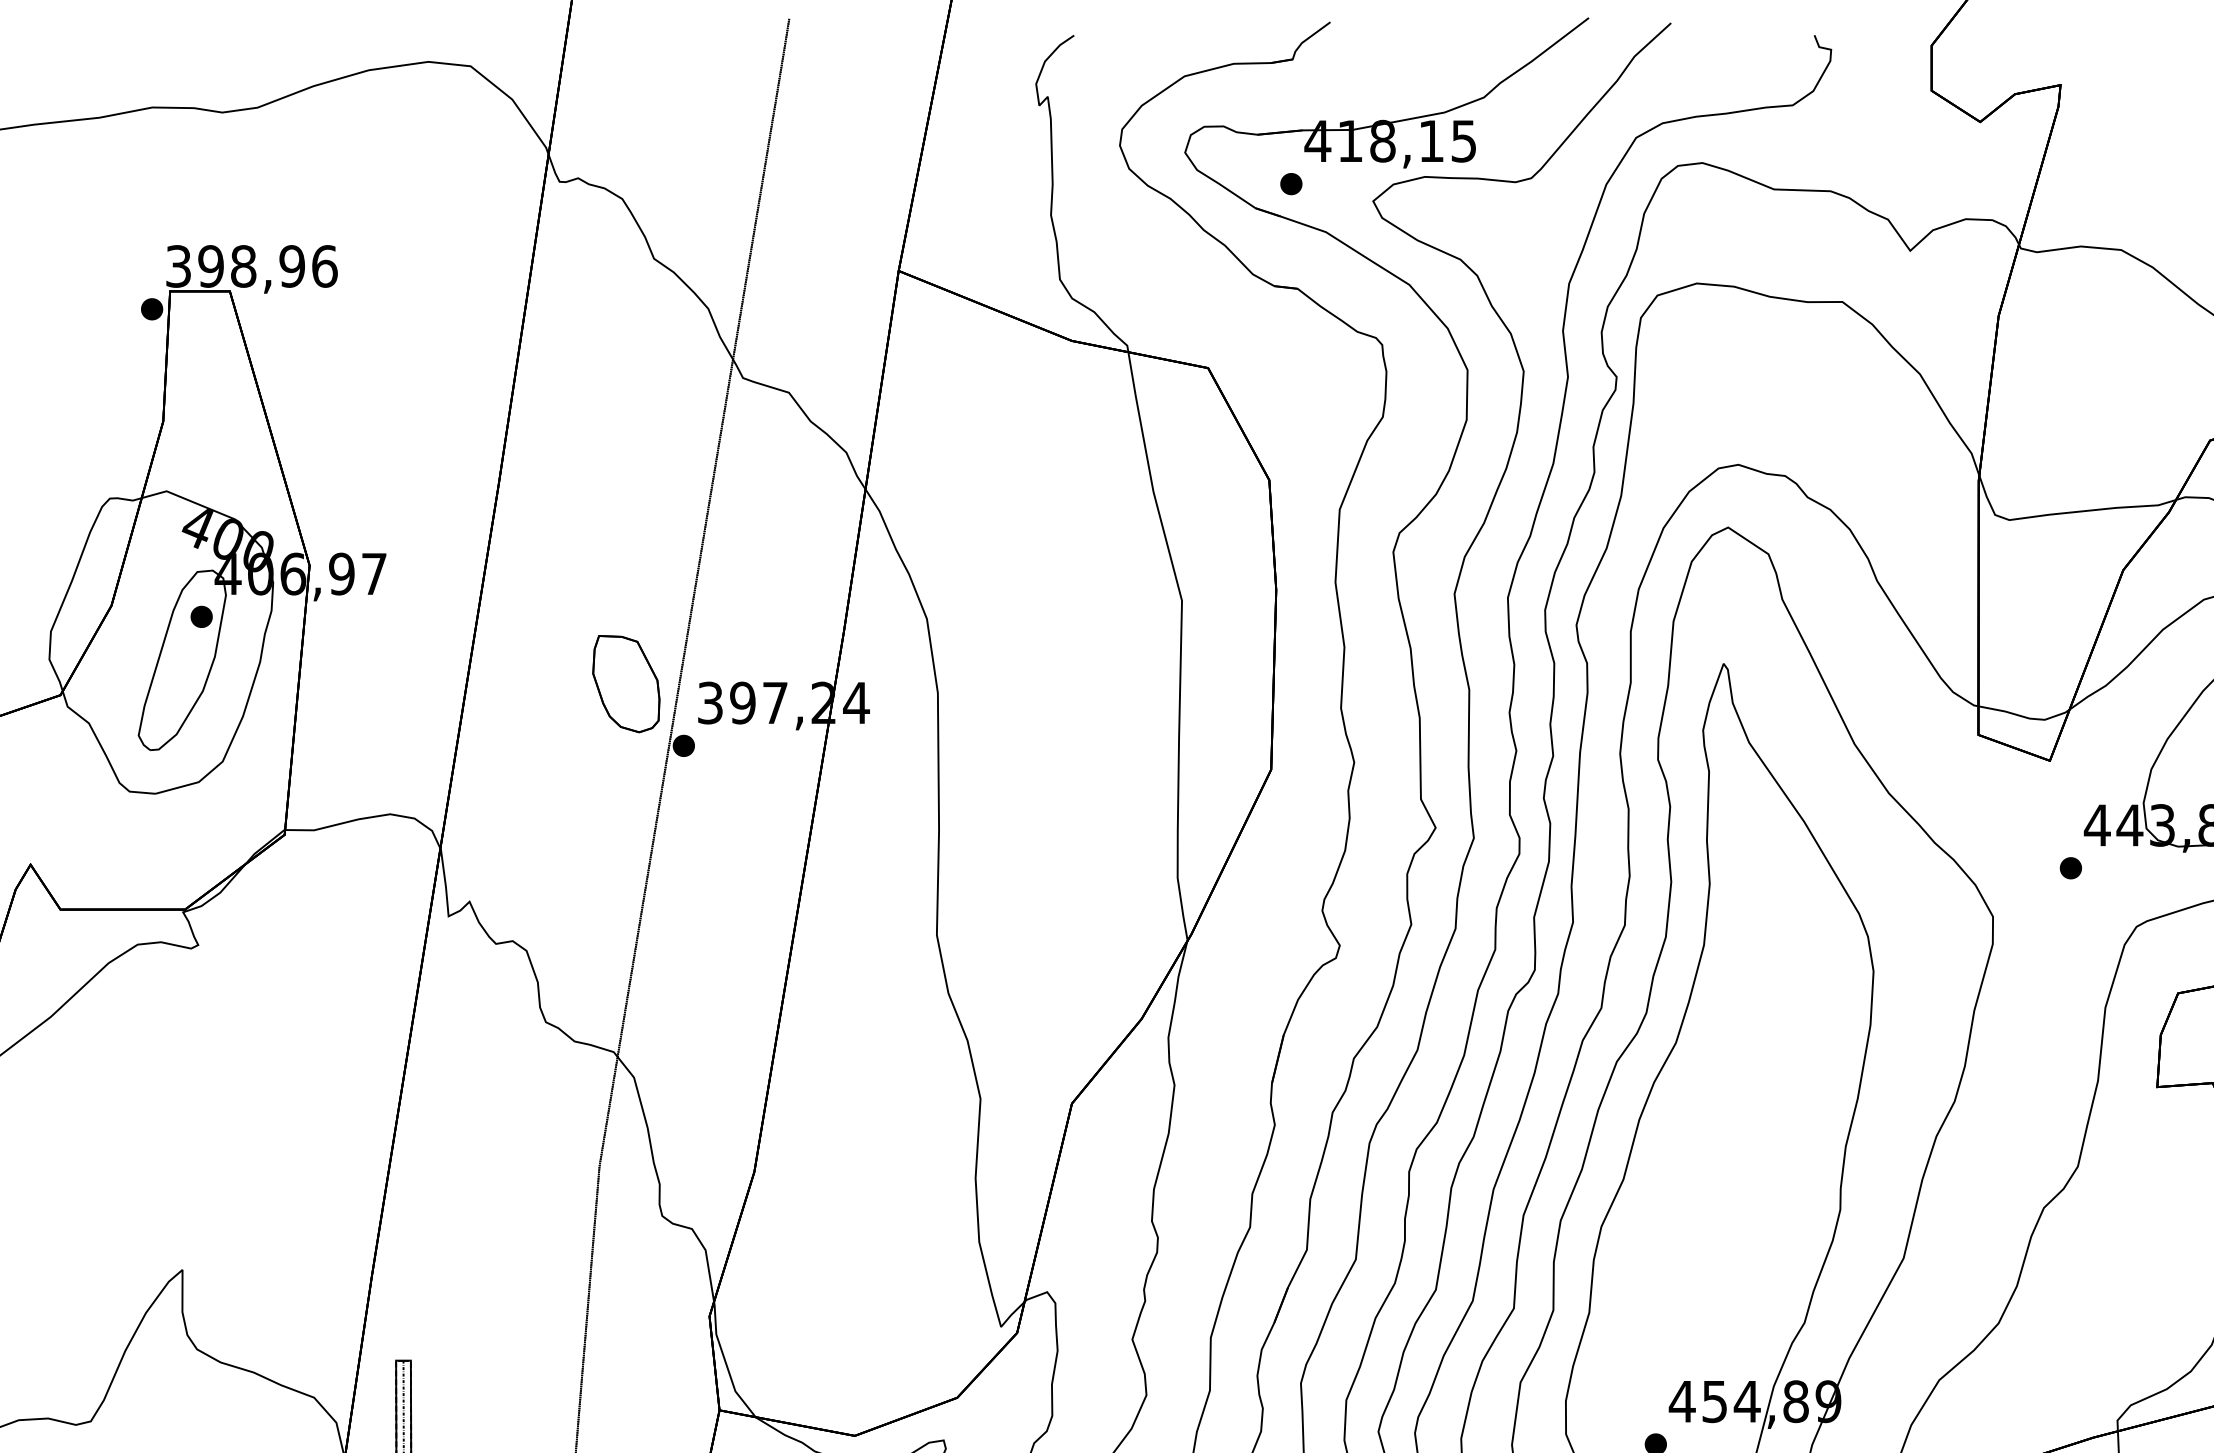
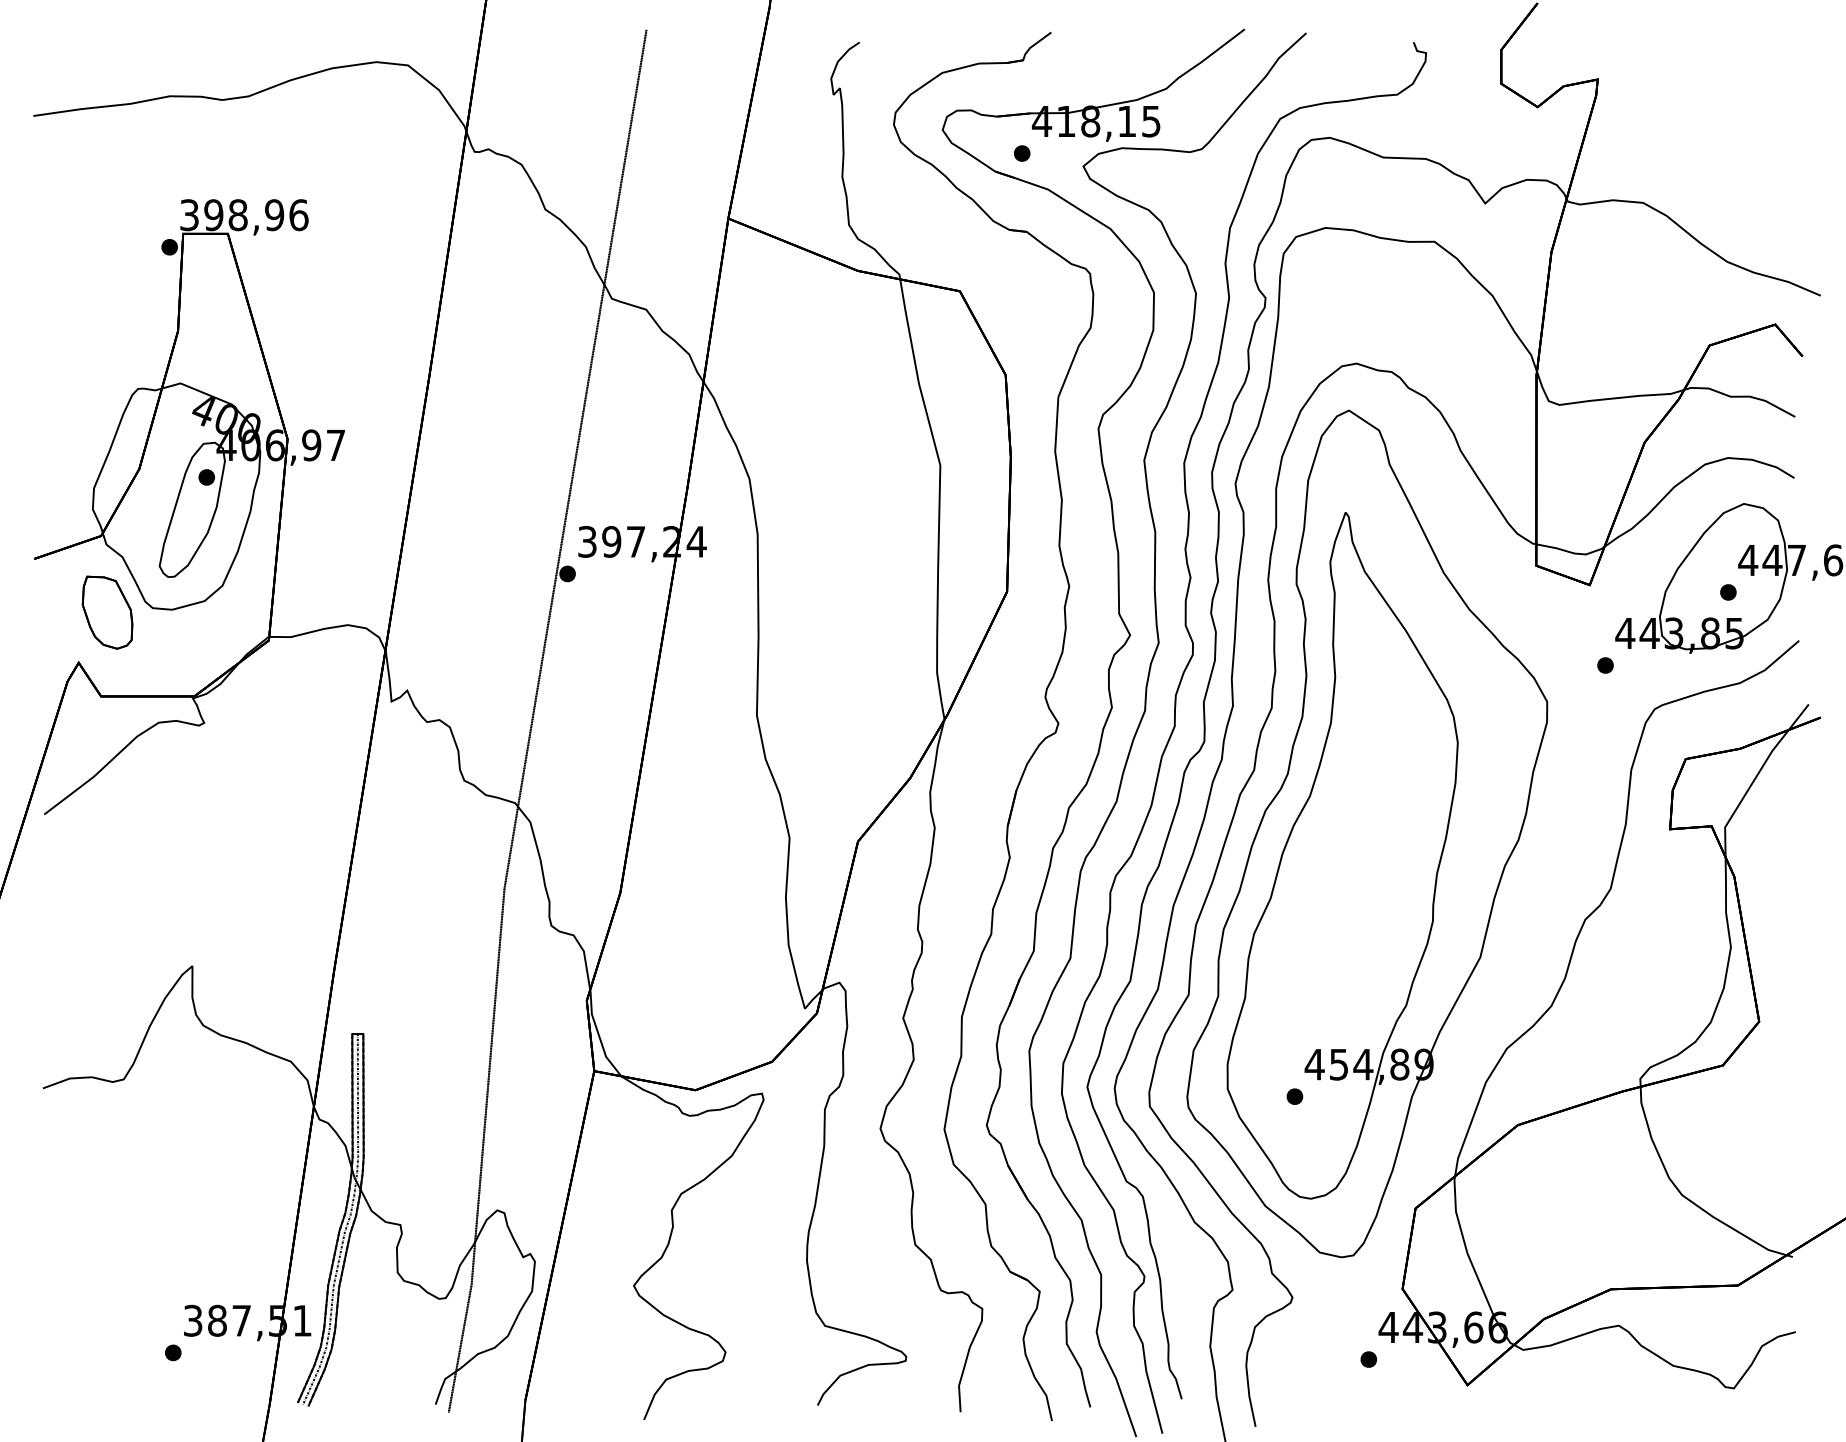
part: (626, 683) -> (107, 612), moved

